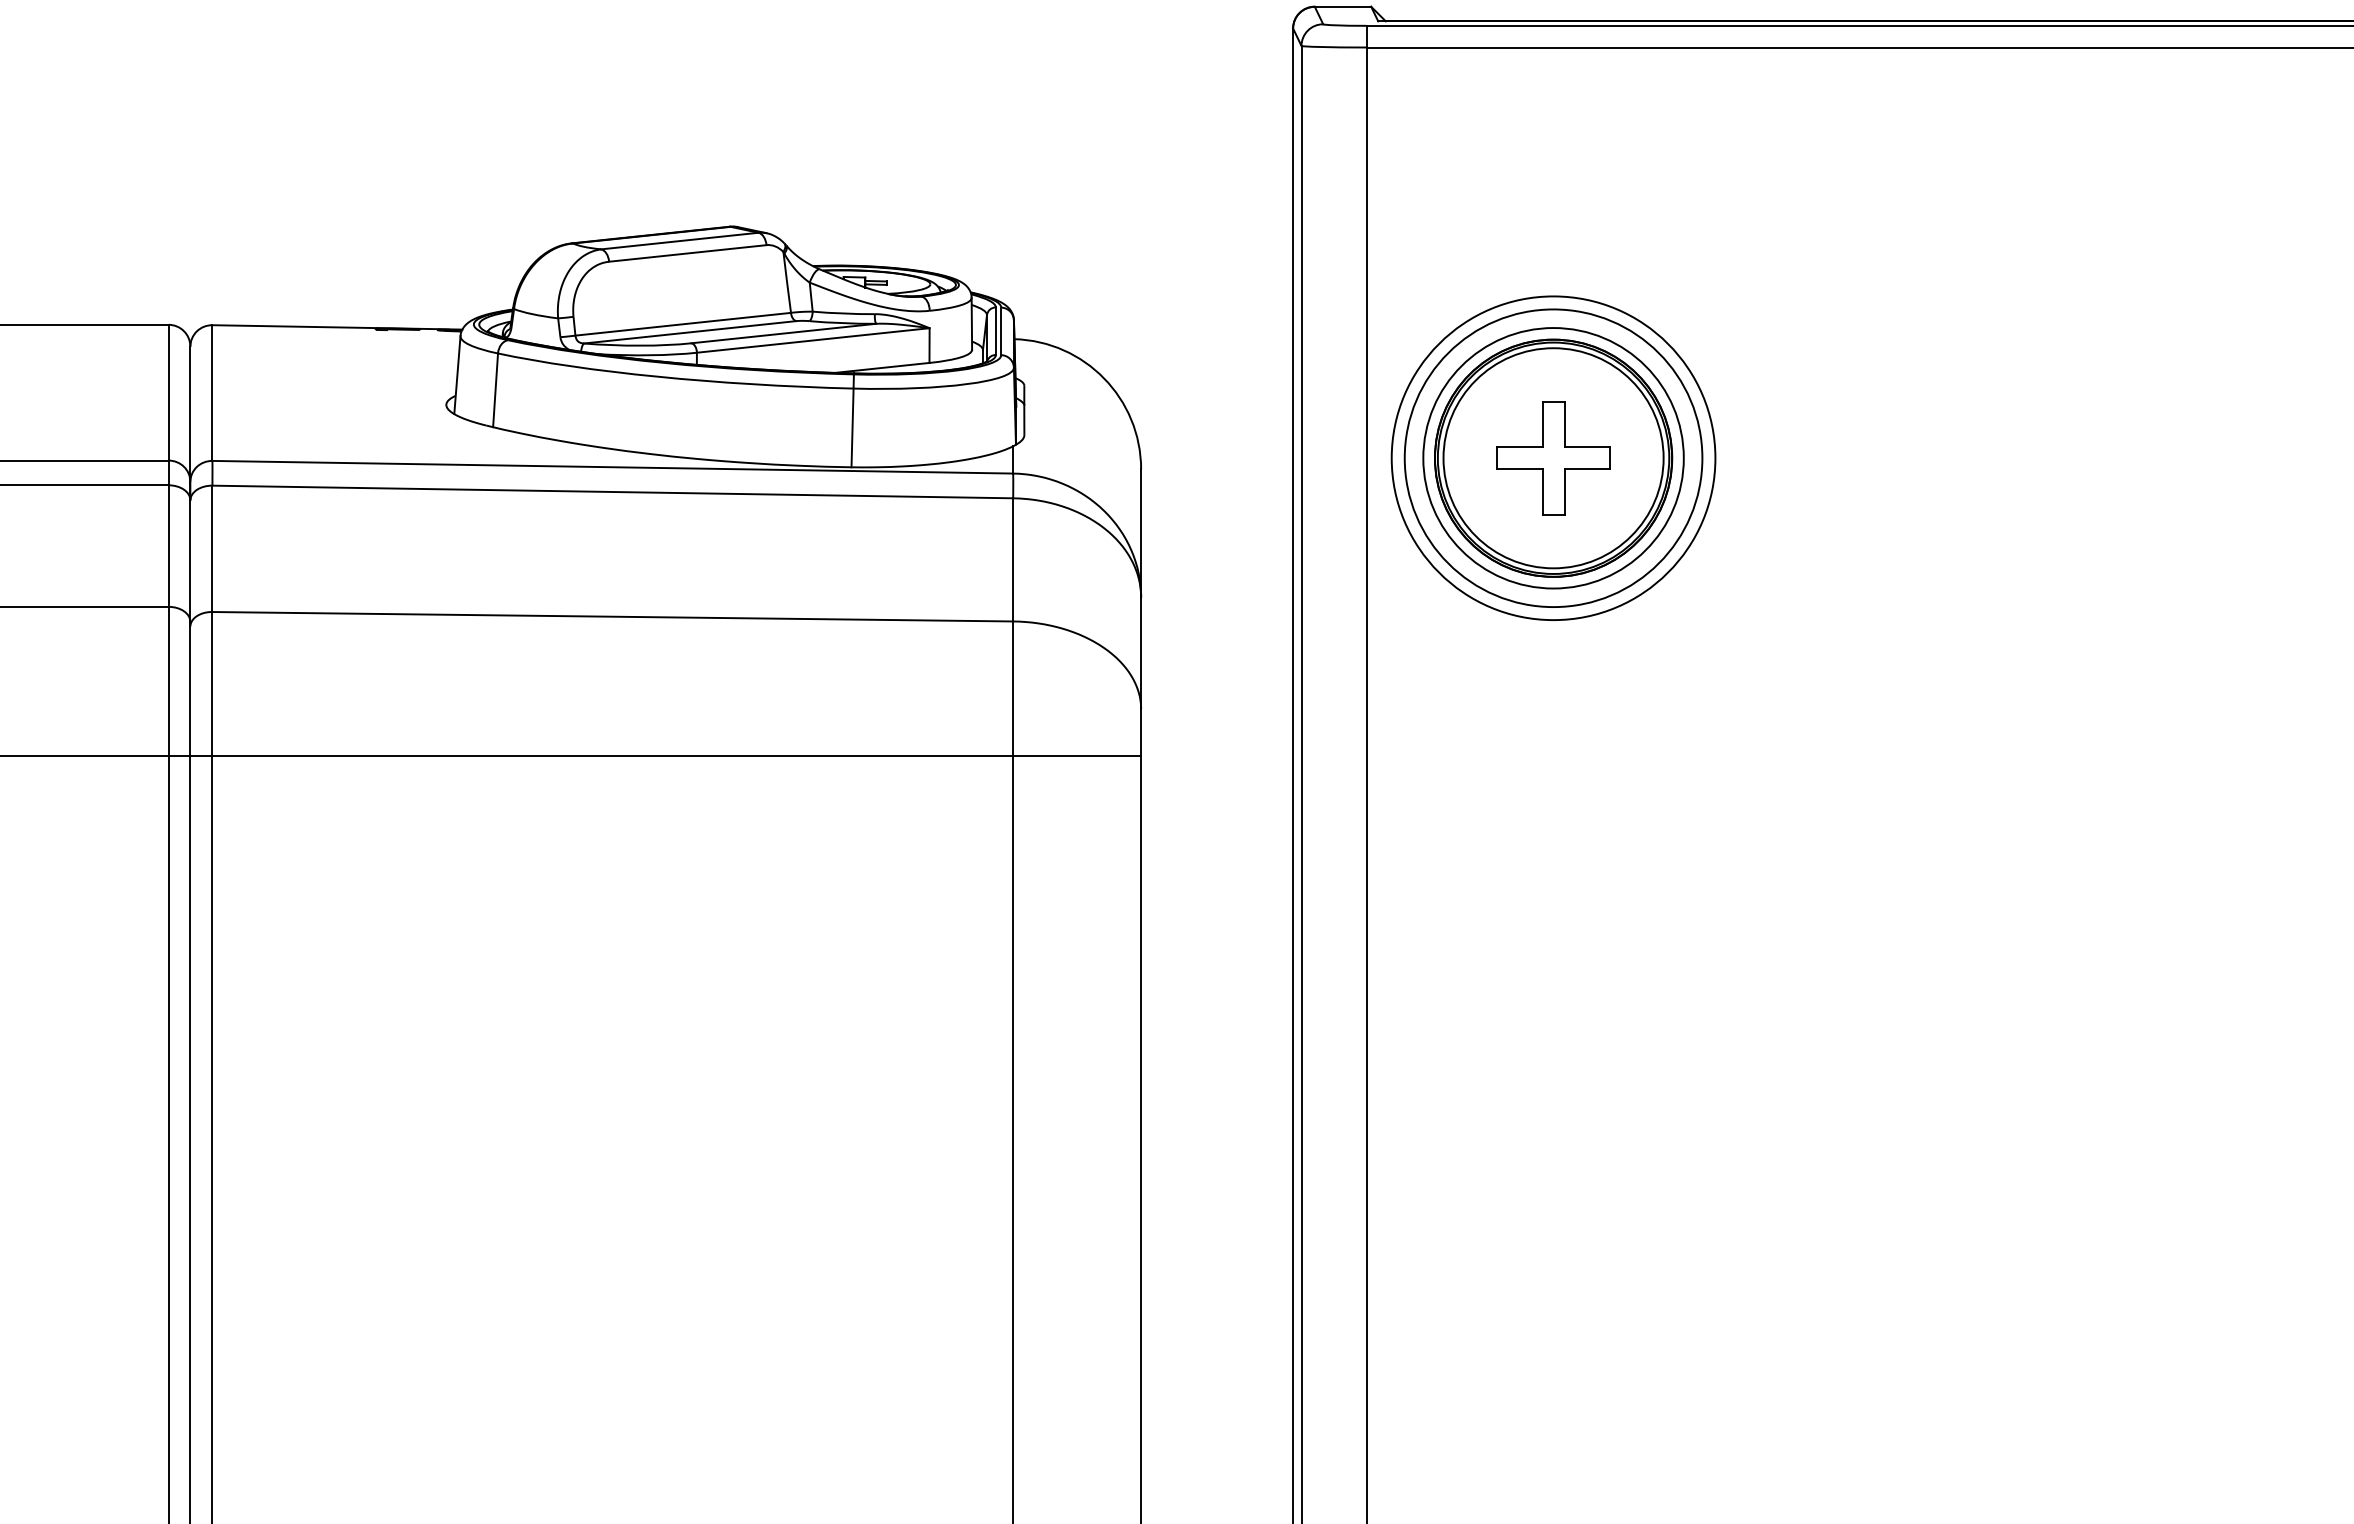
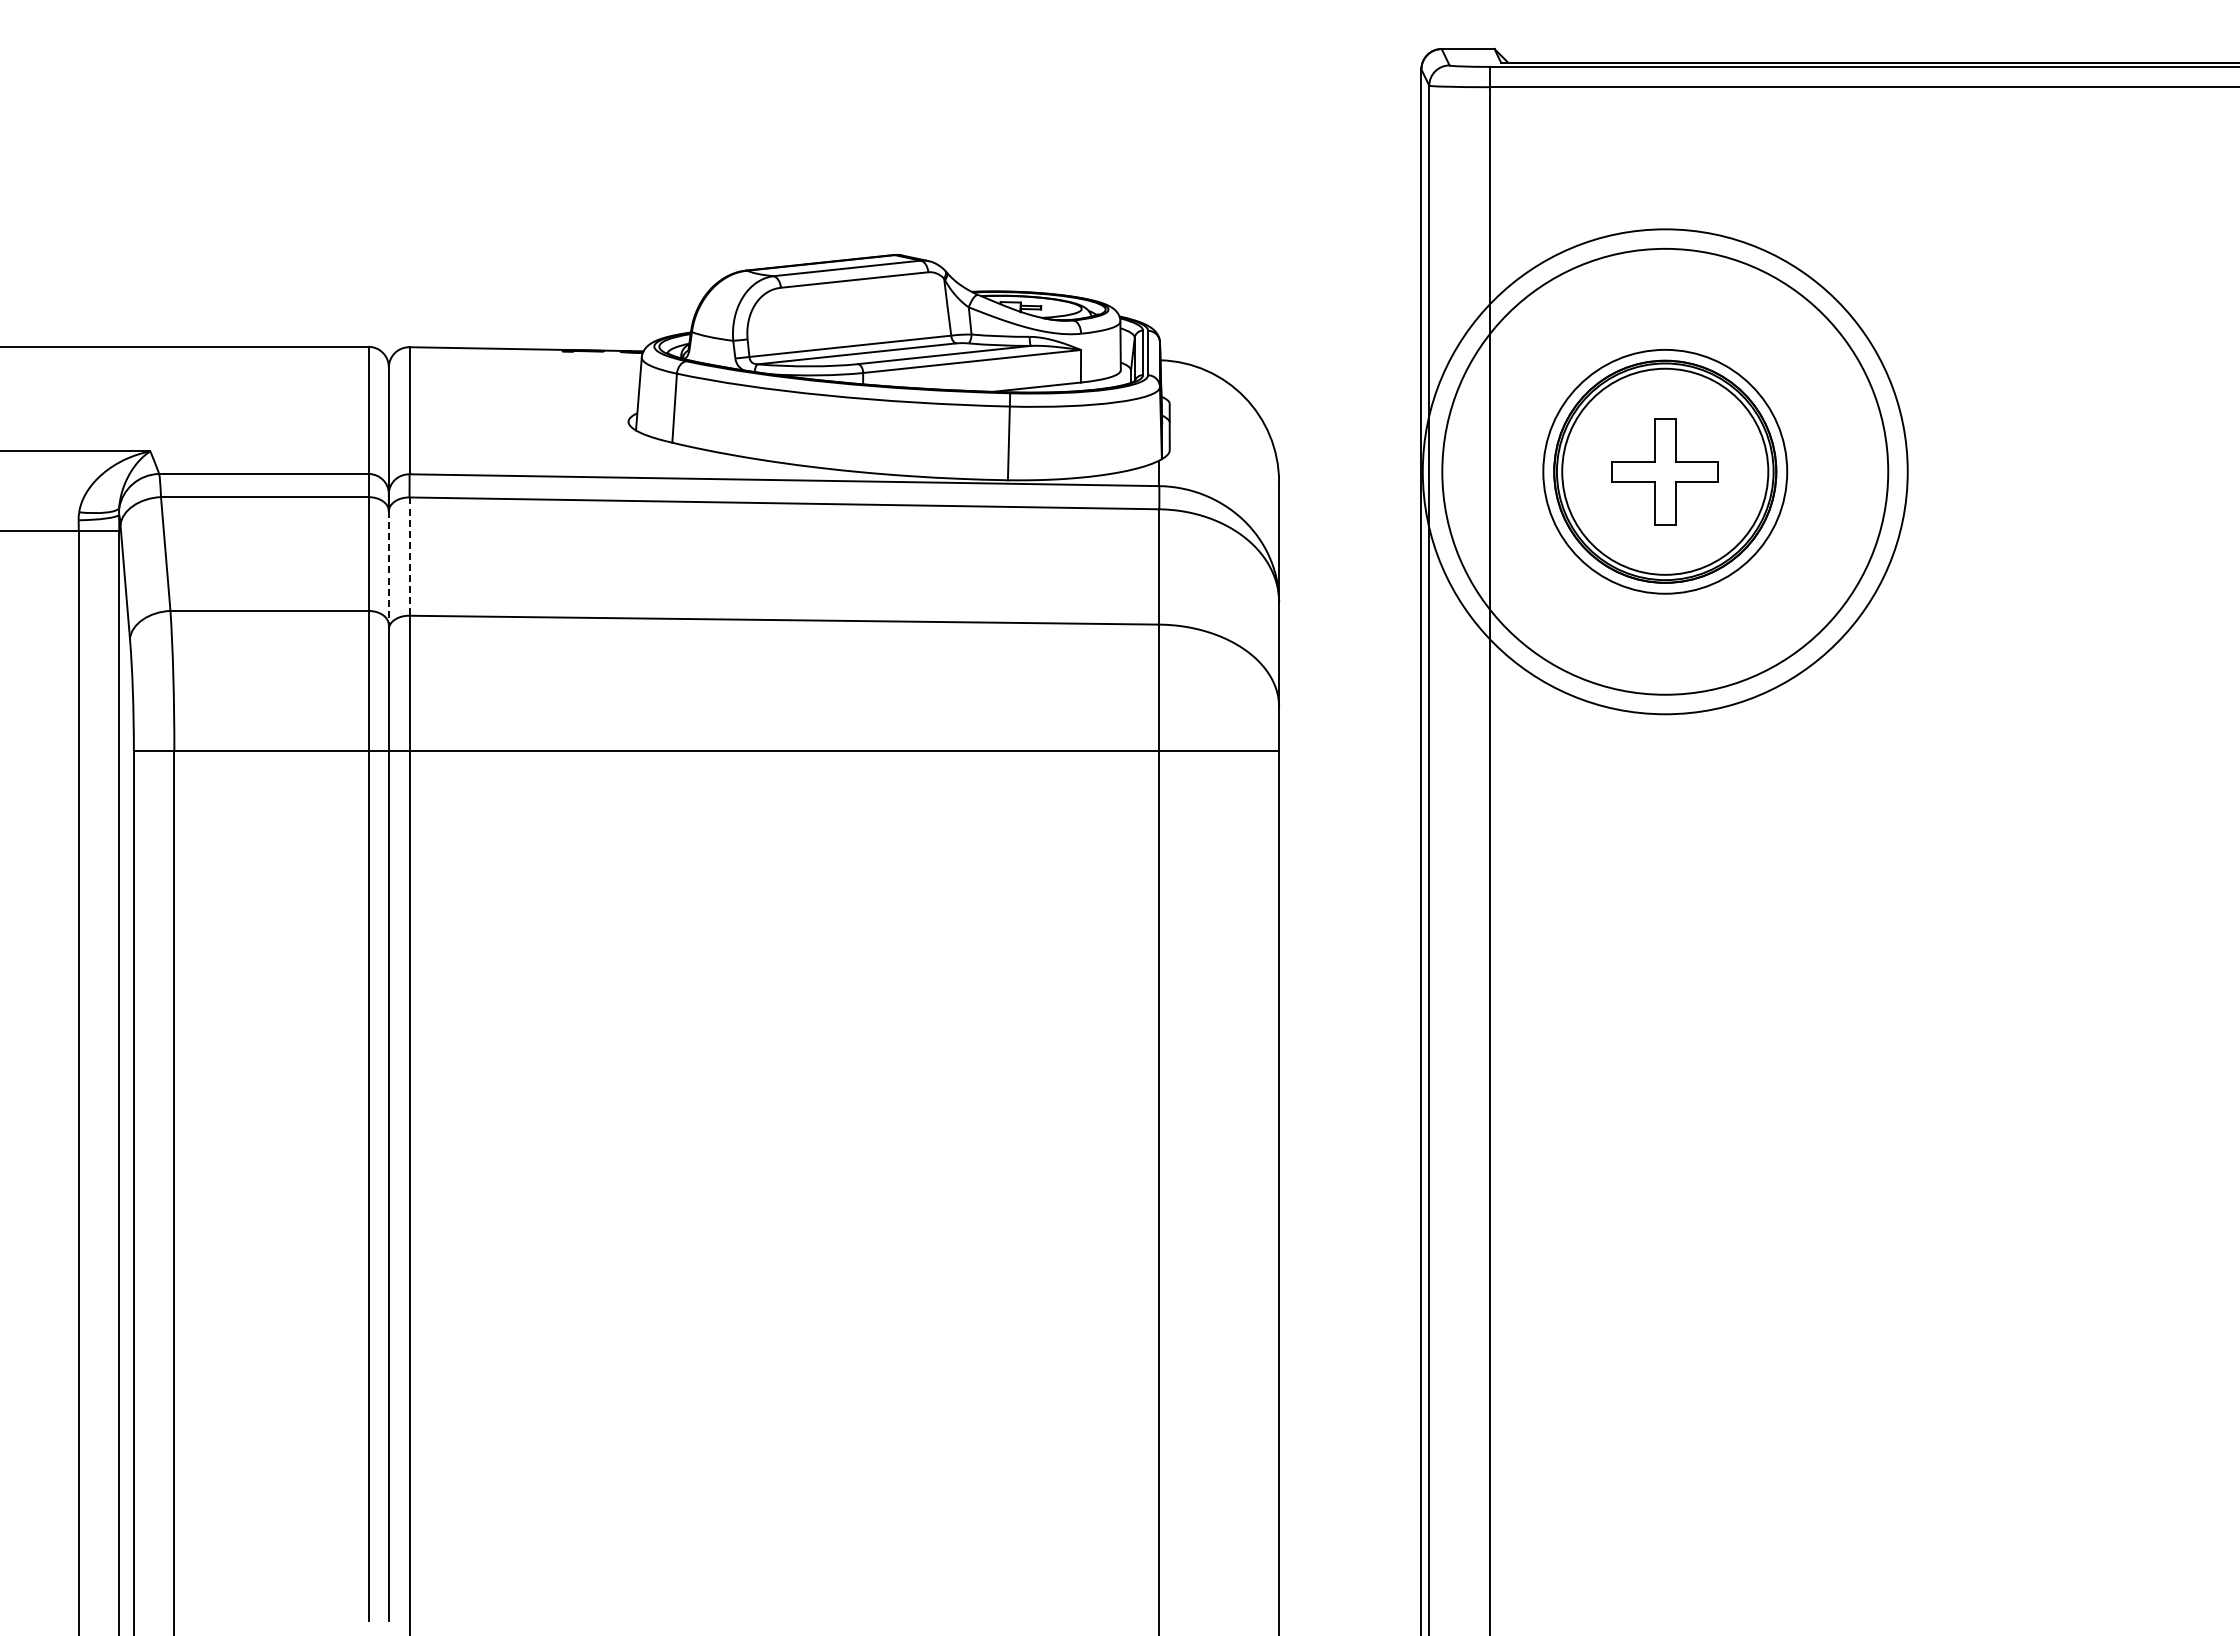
circle: (1552, 457) -> (1664, 471), size x1.6
circle: (1552, 457) -> (1664, 471), size x1.6
line: (212, 549) -> (409, 557), solid -> dashed
line: (189, 561) -> (388, 568), solid -> dashed

